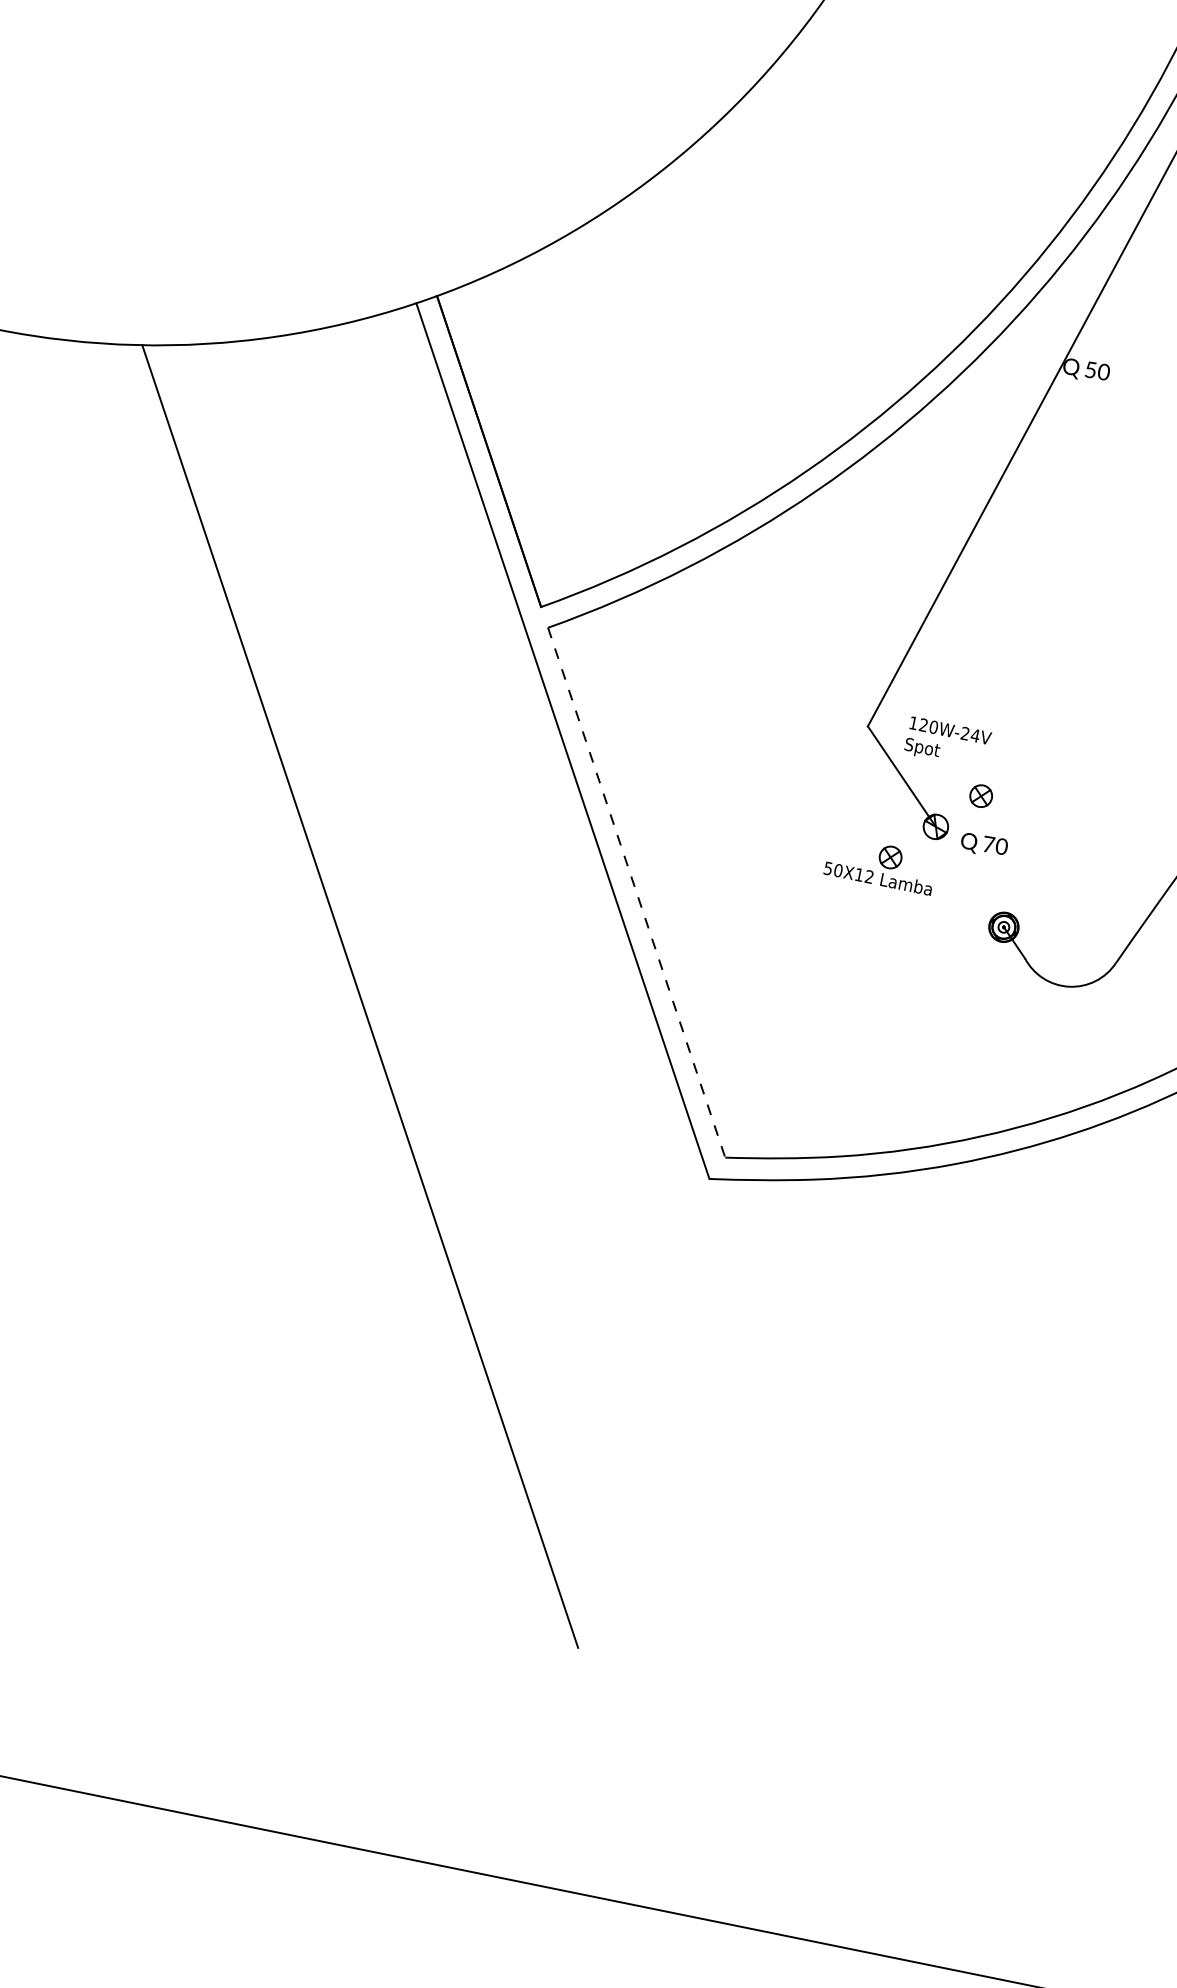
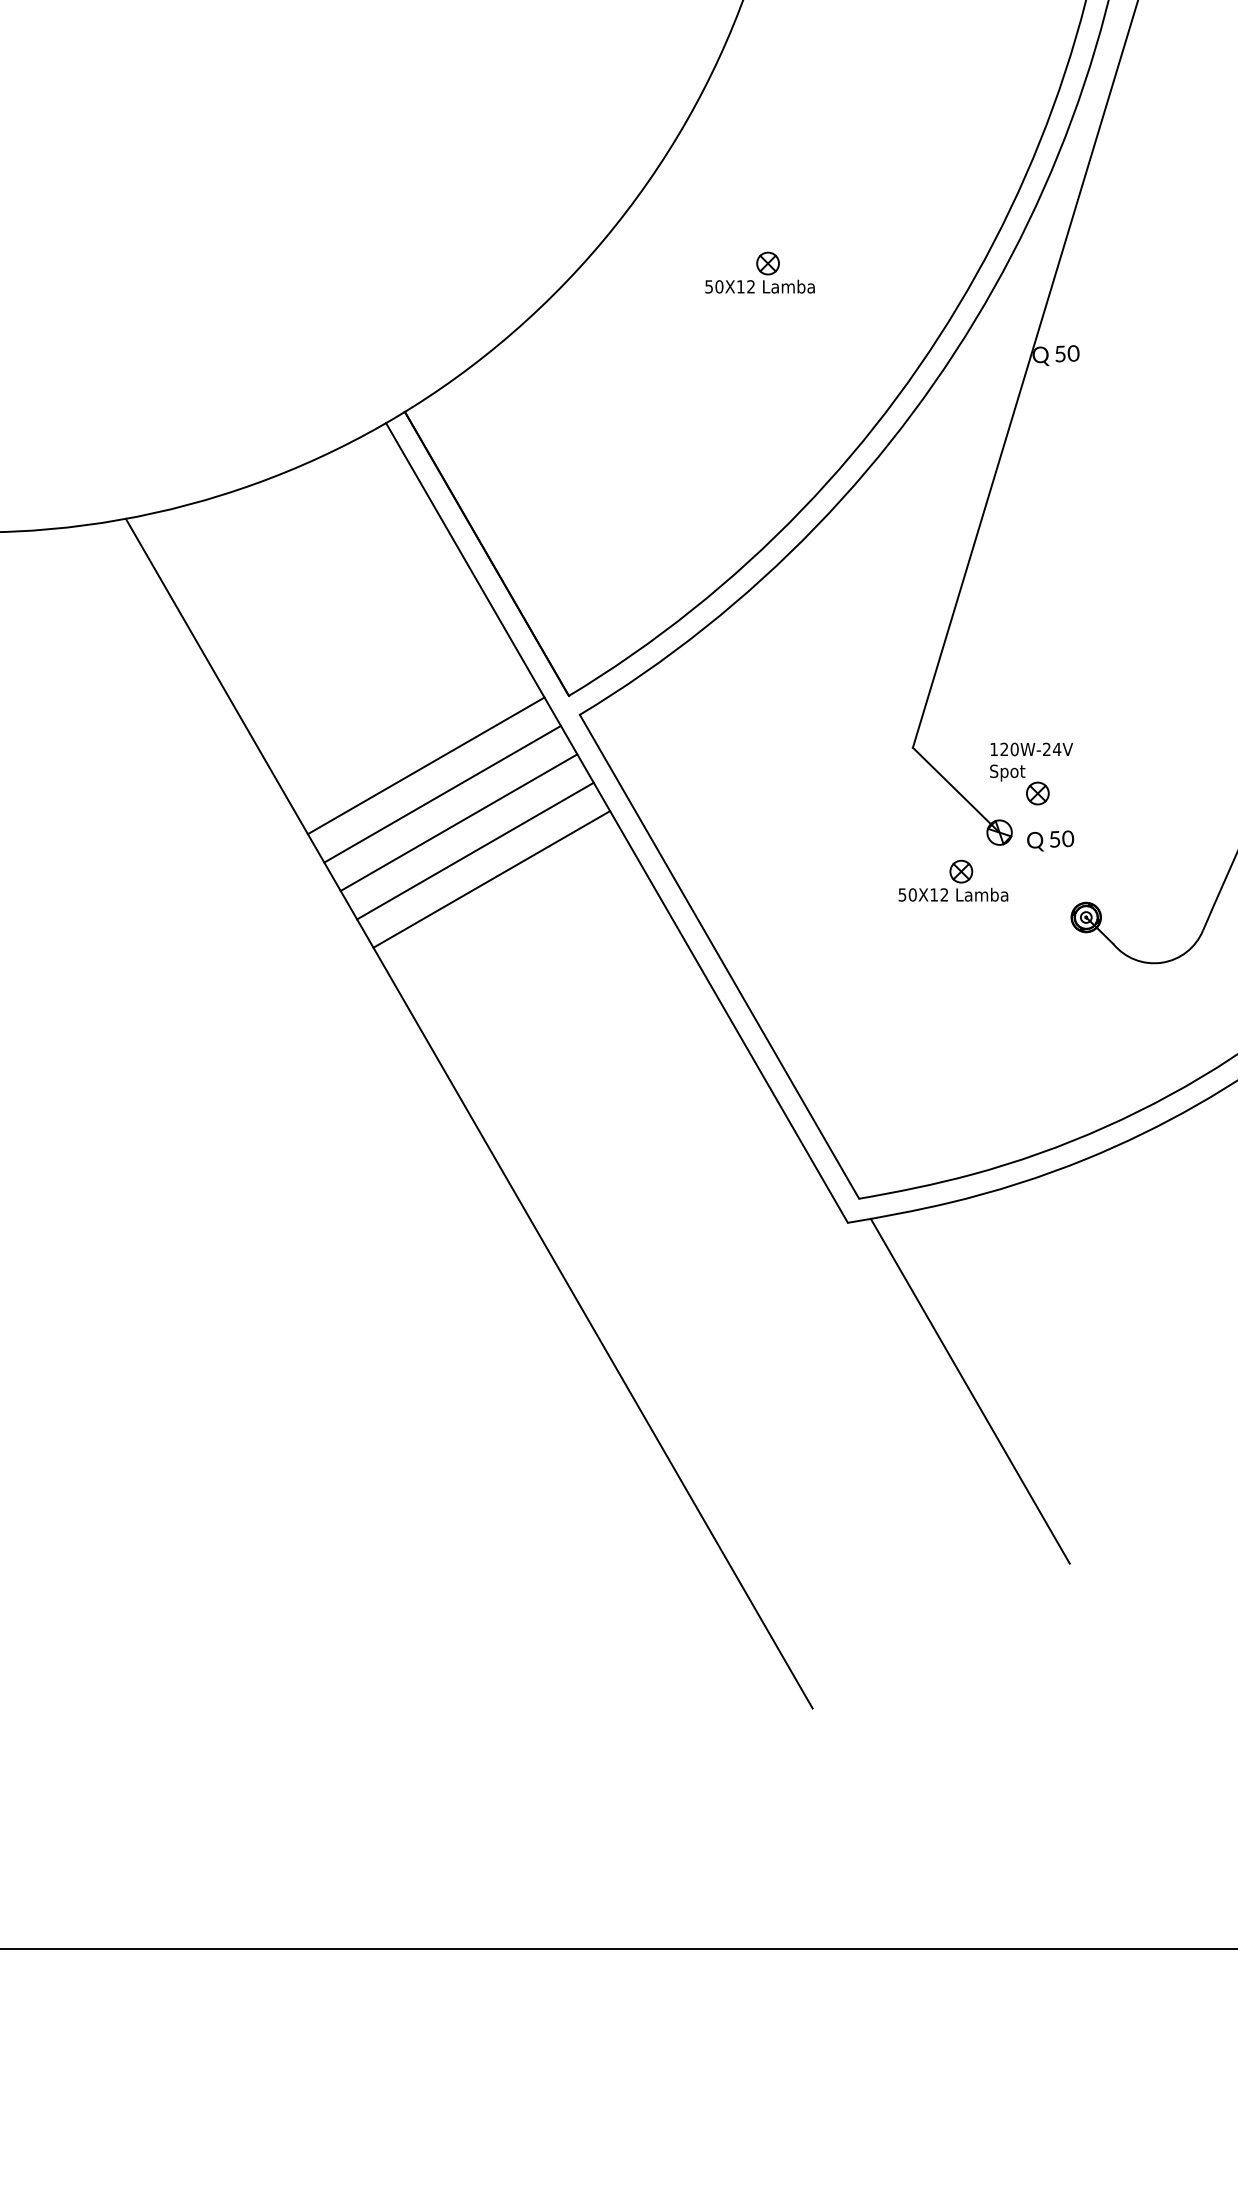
part: (812, 230) -> (759, 272), added
line: (386, 646) -> (425, 765), added
line: (397, 677) -> (442, 793), added
line: (407, 709) -> (458, 822), added
line: (418, 739) -> (475, 850), added
text: (947, 742) -> (1031, 761), moved
line: (428, 771) -> (491, 879), added
text: (988, 844) -> (1054, 839), 70 -> 50
line: (636, 893) -> (719, 957), dashed -> solid
line: (795, 1367) -> (969, 1390), added

